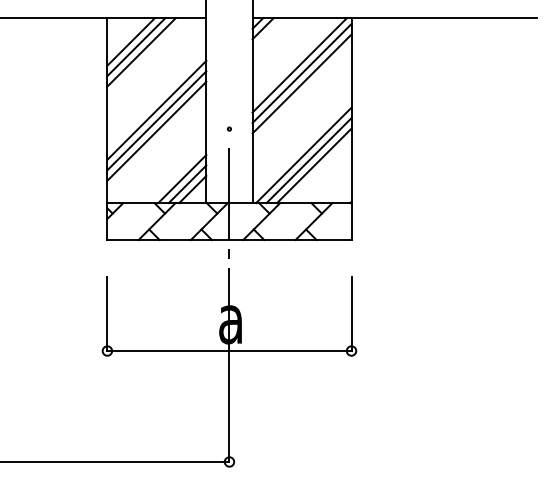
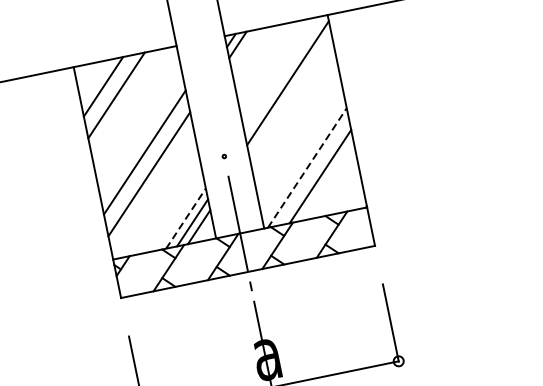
line: (136, 47) -> (110, 91), removed
line: (299, 65) -> (283, 75), removed
line: (301, 83) -> (289, 93), removed
line: (156, 120) -> (146, 163), removed
line: (304, 155) -> (308, 167), solid -> dashed
line: (308, 160) -> (313, 172), removed
line: (182, 179) -> (186, 218), solid -> dashed

